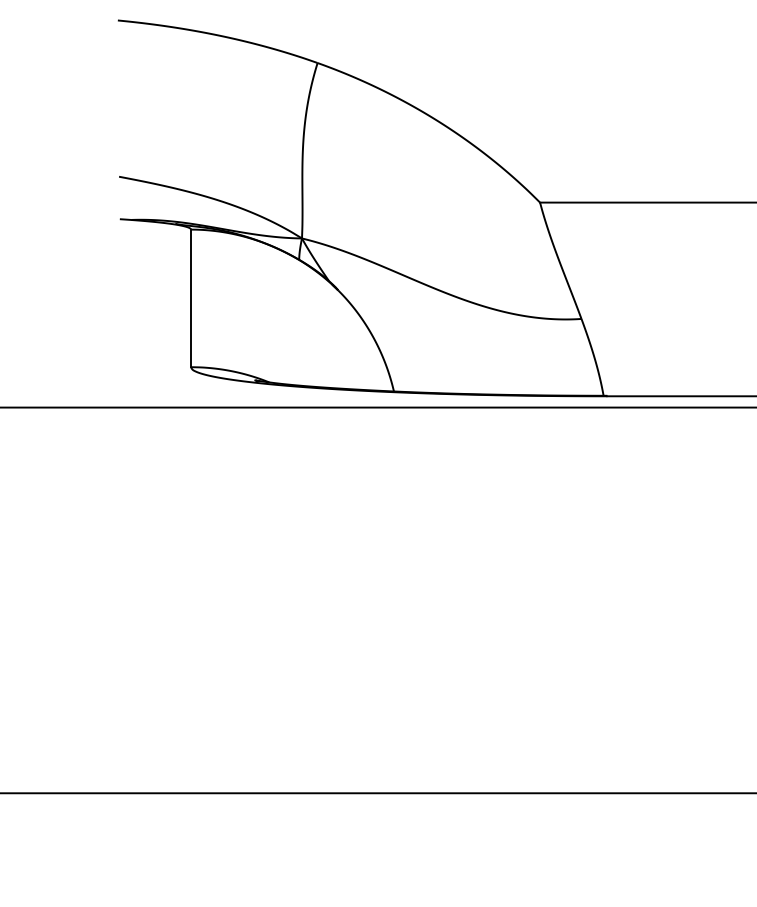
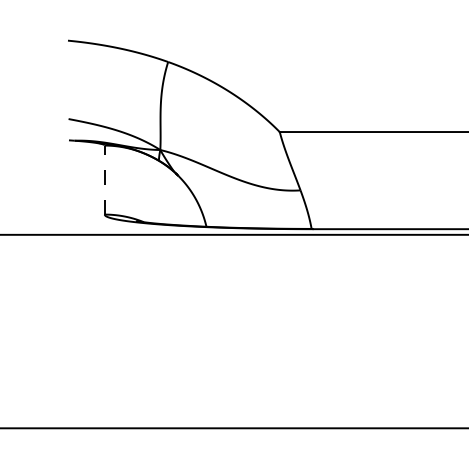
line: (190, 299) -> (104, 180), solid -> dashed

